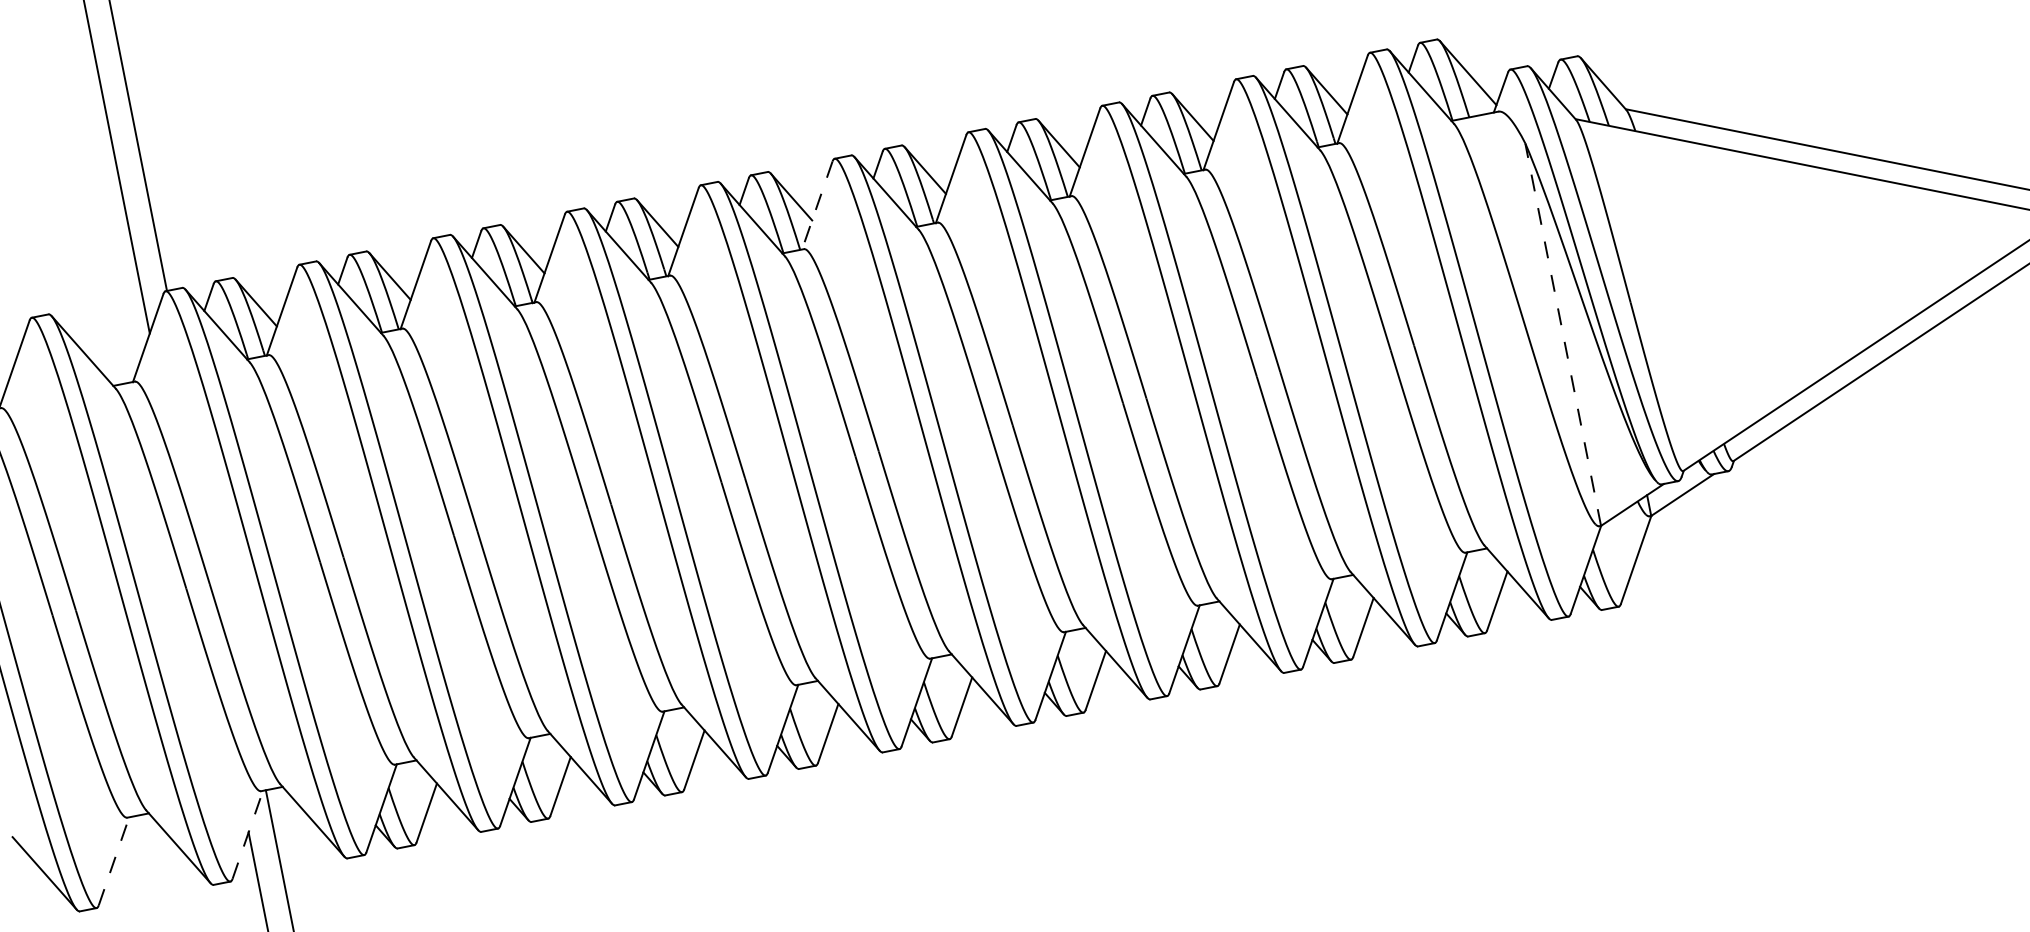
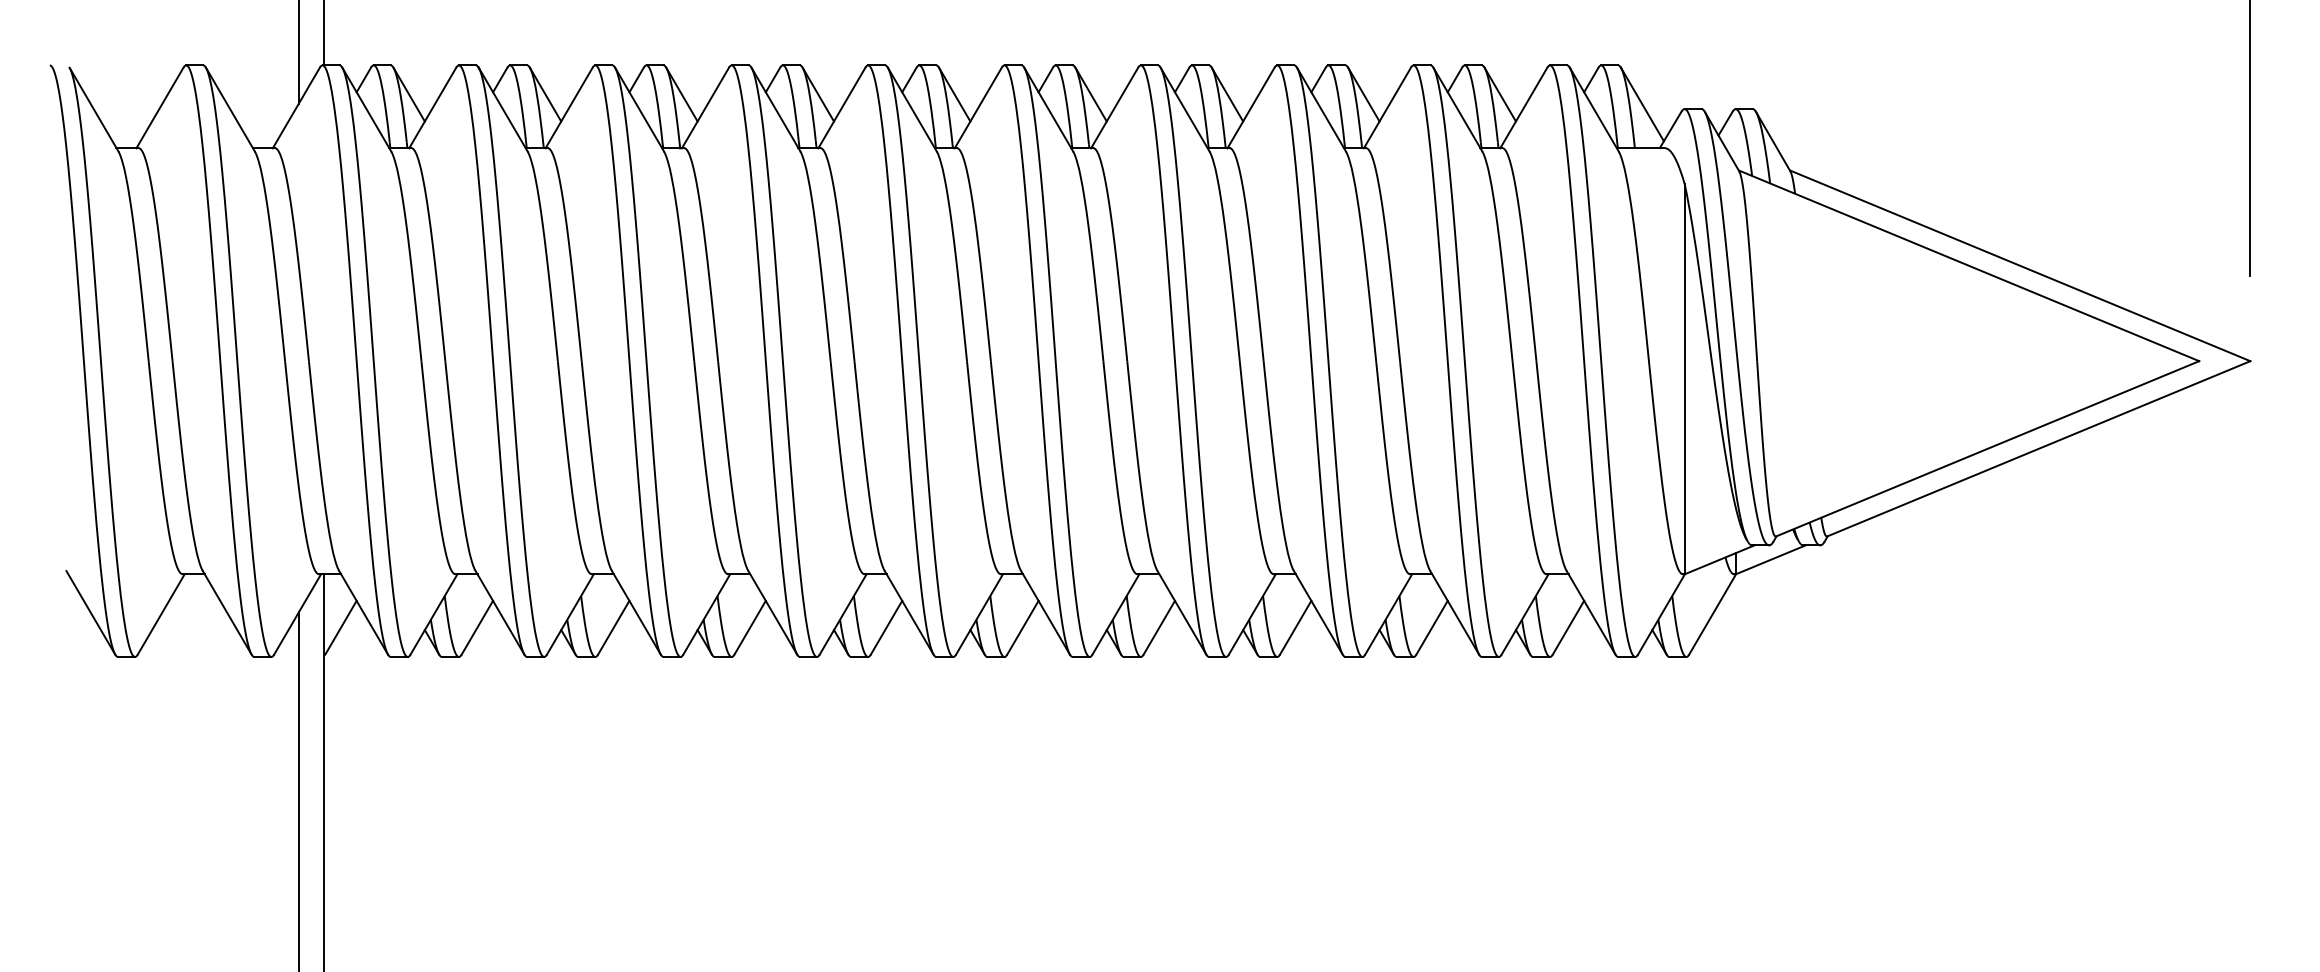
line: (817, 206) -> (978, 108), dashed -> solid
line: (1562, 334) -> (1684, 379), dashed -> solid
line: (247, 834) -> (297, 614), dashed -> solid
line: (292, 839) -> (340, 627), added
line: (114, 861) -> (161, 614), dashed -> solid

